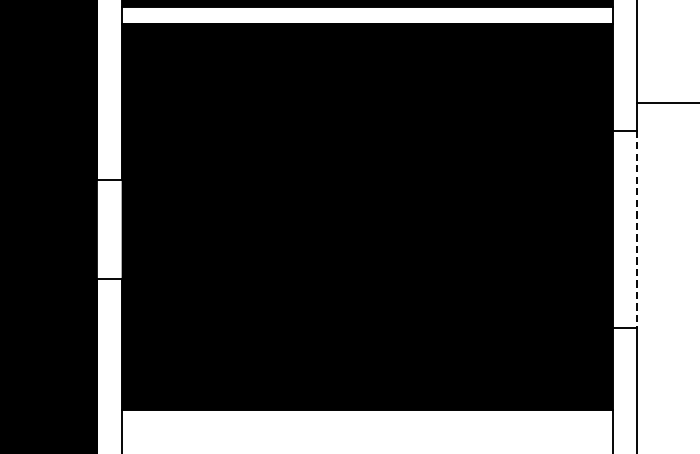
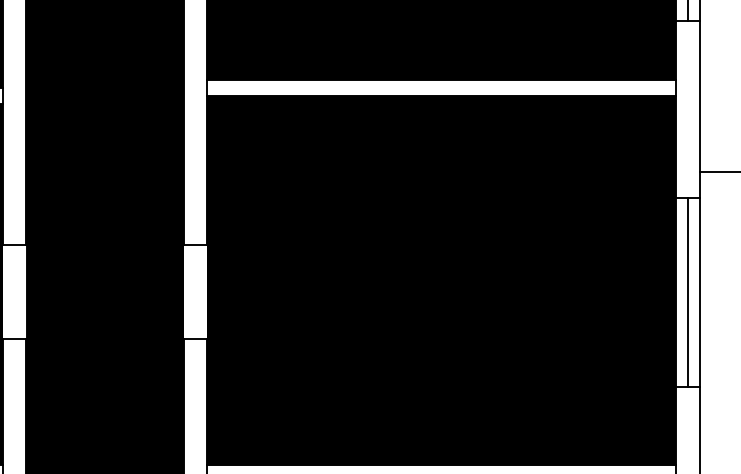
line: (624, 229) -> (687, 292), added
line: (637, 229) -> (699, 292), dashed -> solid

